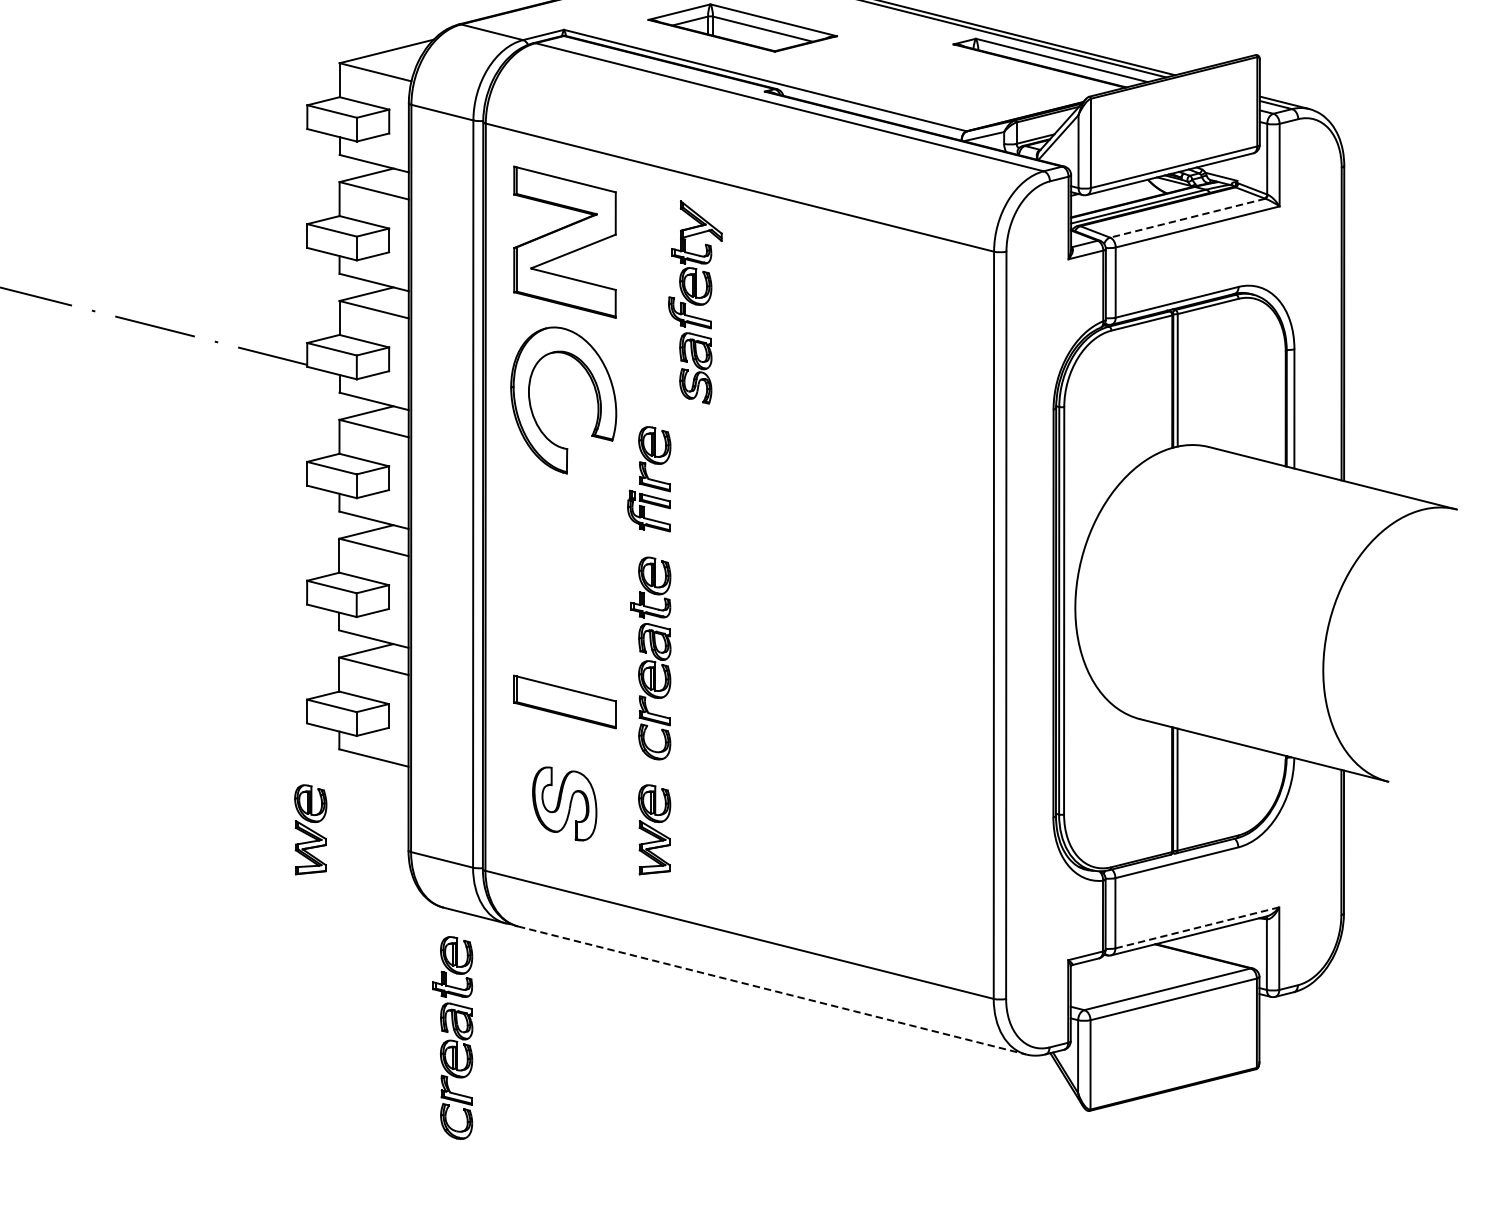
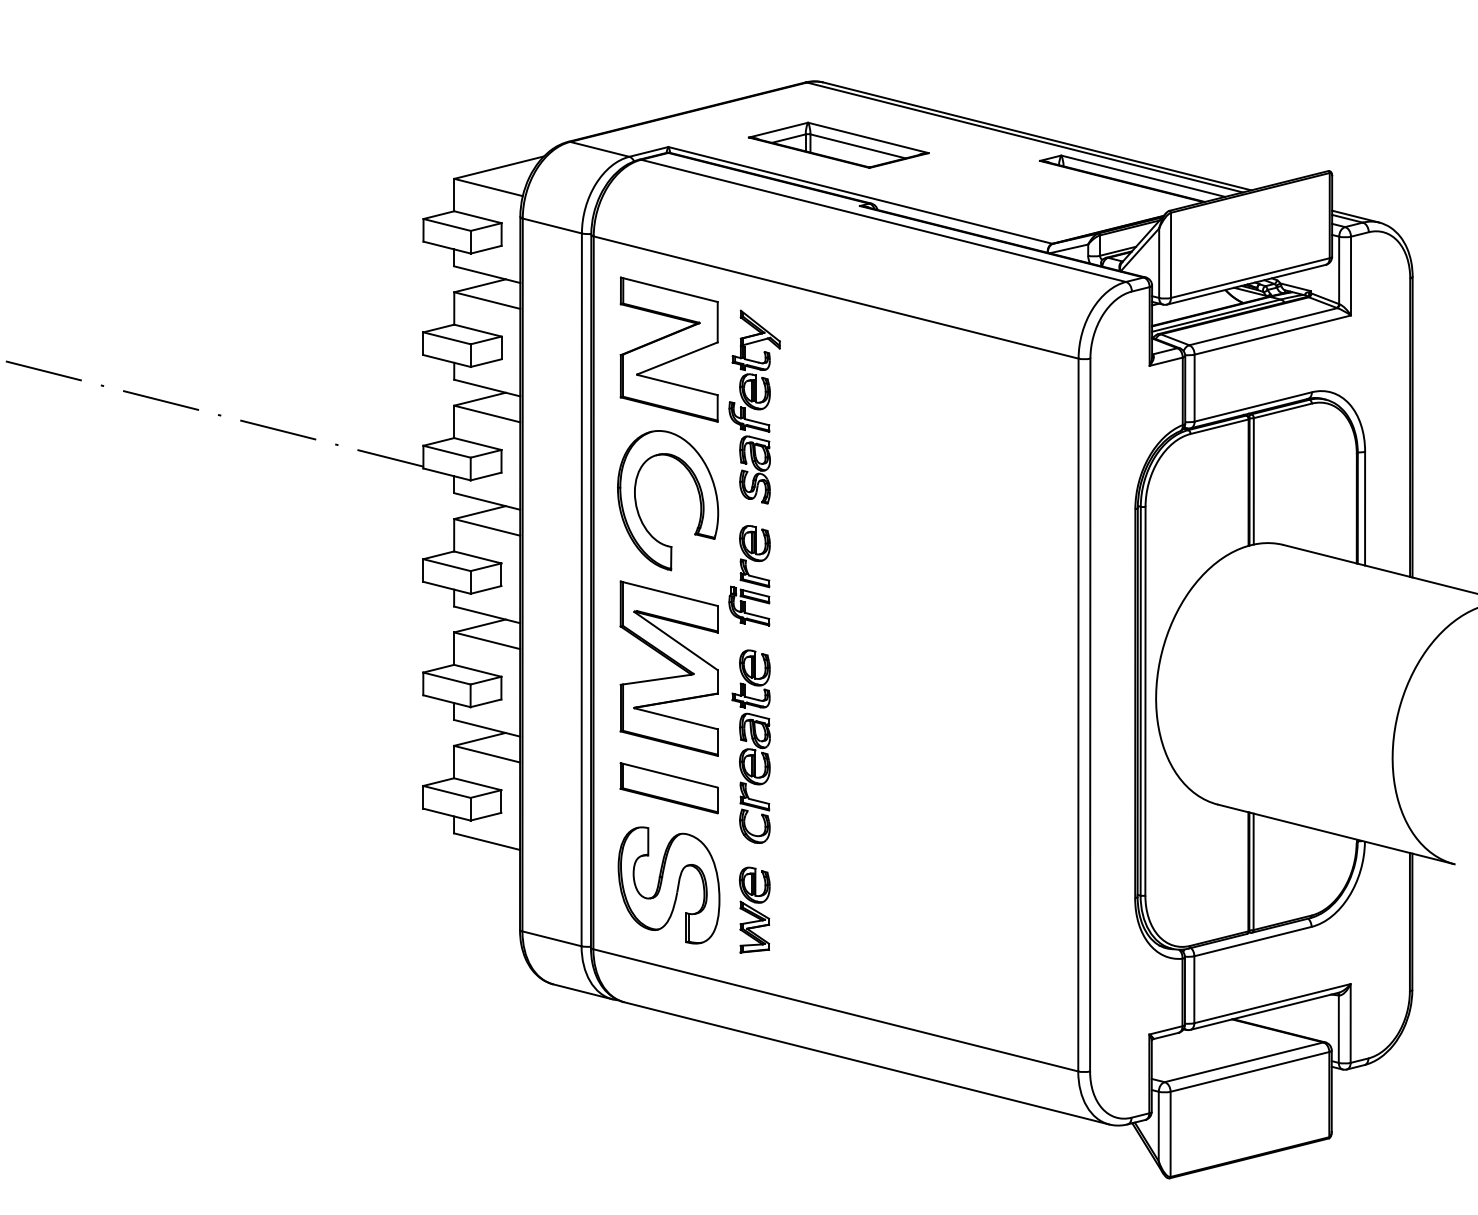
line: (1186, 217) -> (1262, 326), dashed -> solid
part: (695, 301) -> (754, 406), moved
part: (567, 570) -> (671, 662), added
part: (564, 803) -> (668, 885), size x1.67
part: (310, 829) -> (426, 909), removed
line: (1197, 927) -> (1272, 1003), dashed -> solid
line: (771, 990) -> (866, 1063), dashed -> solid
part: (452, 1037) -> (561, 1108), removed

